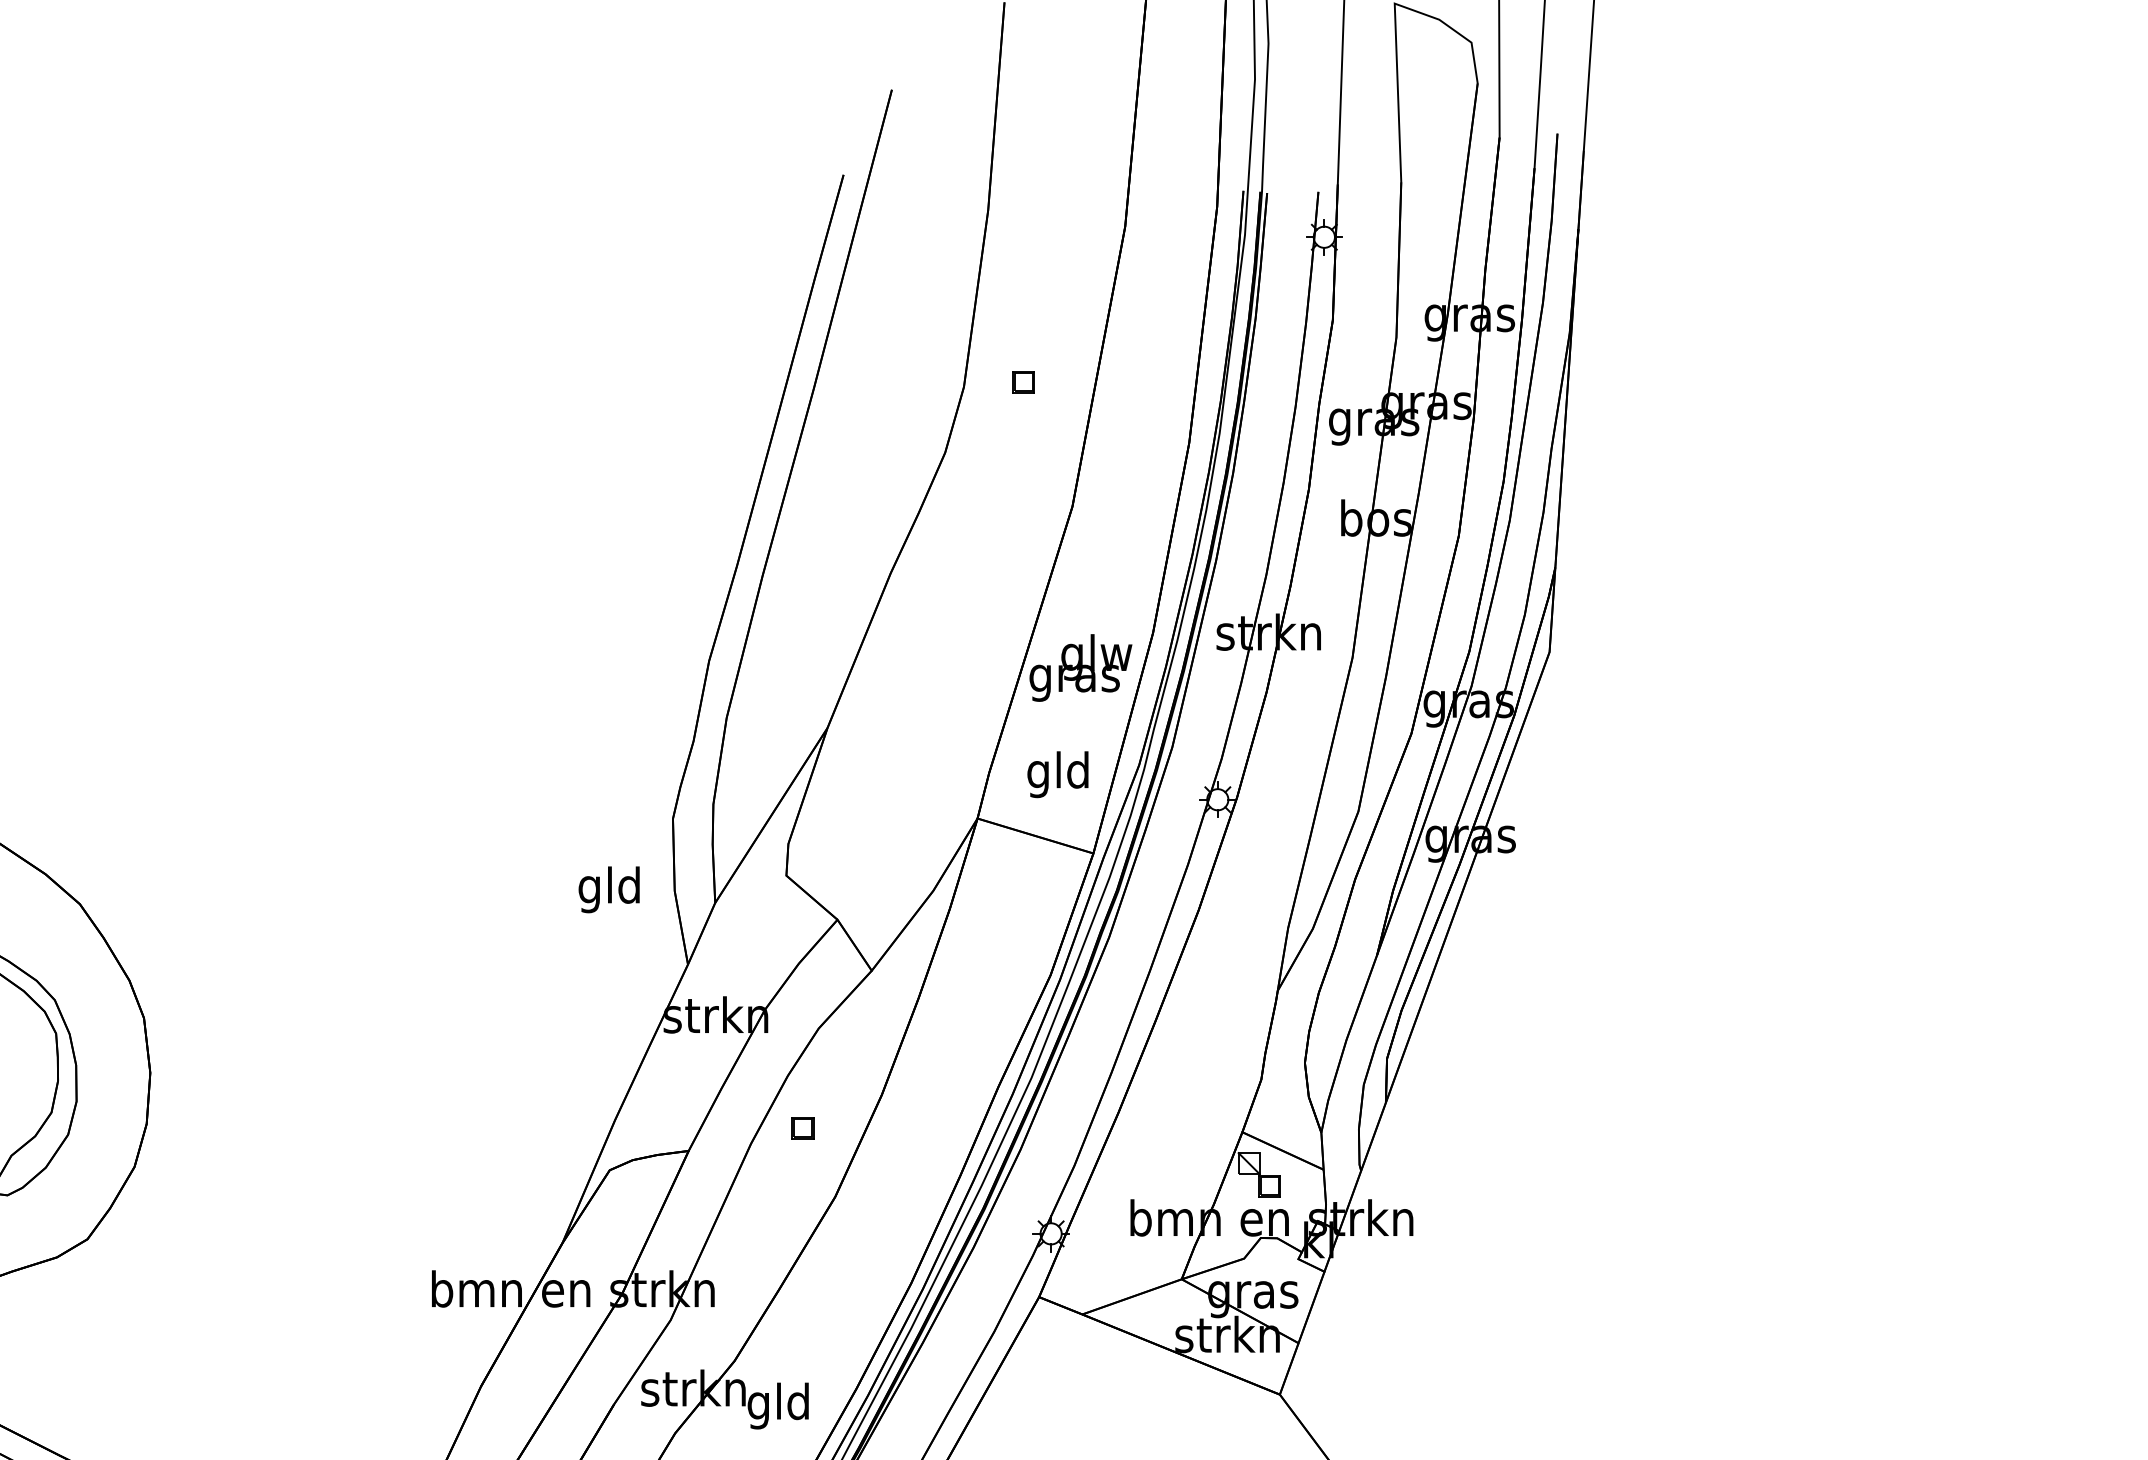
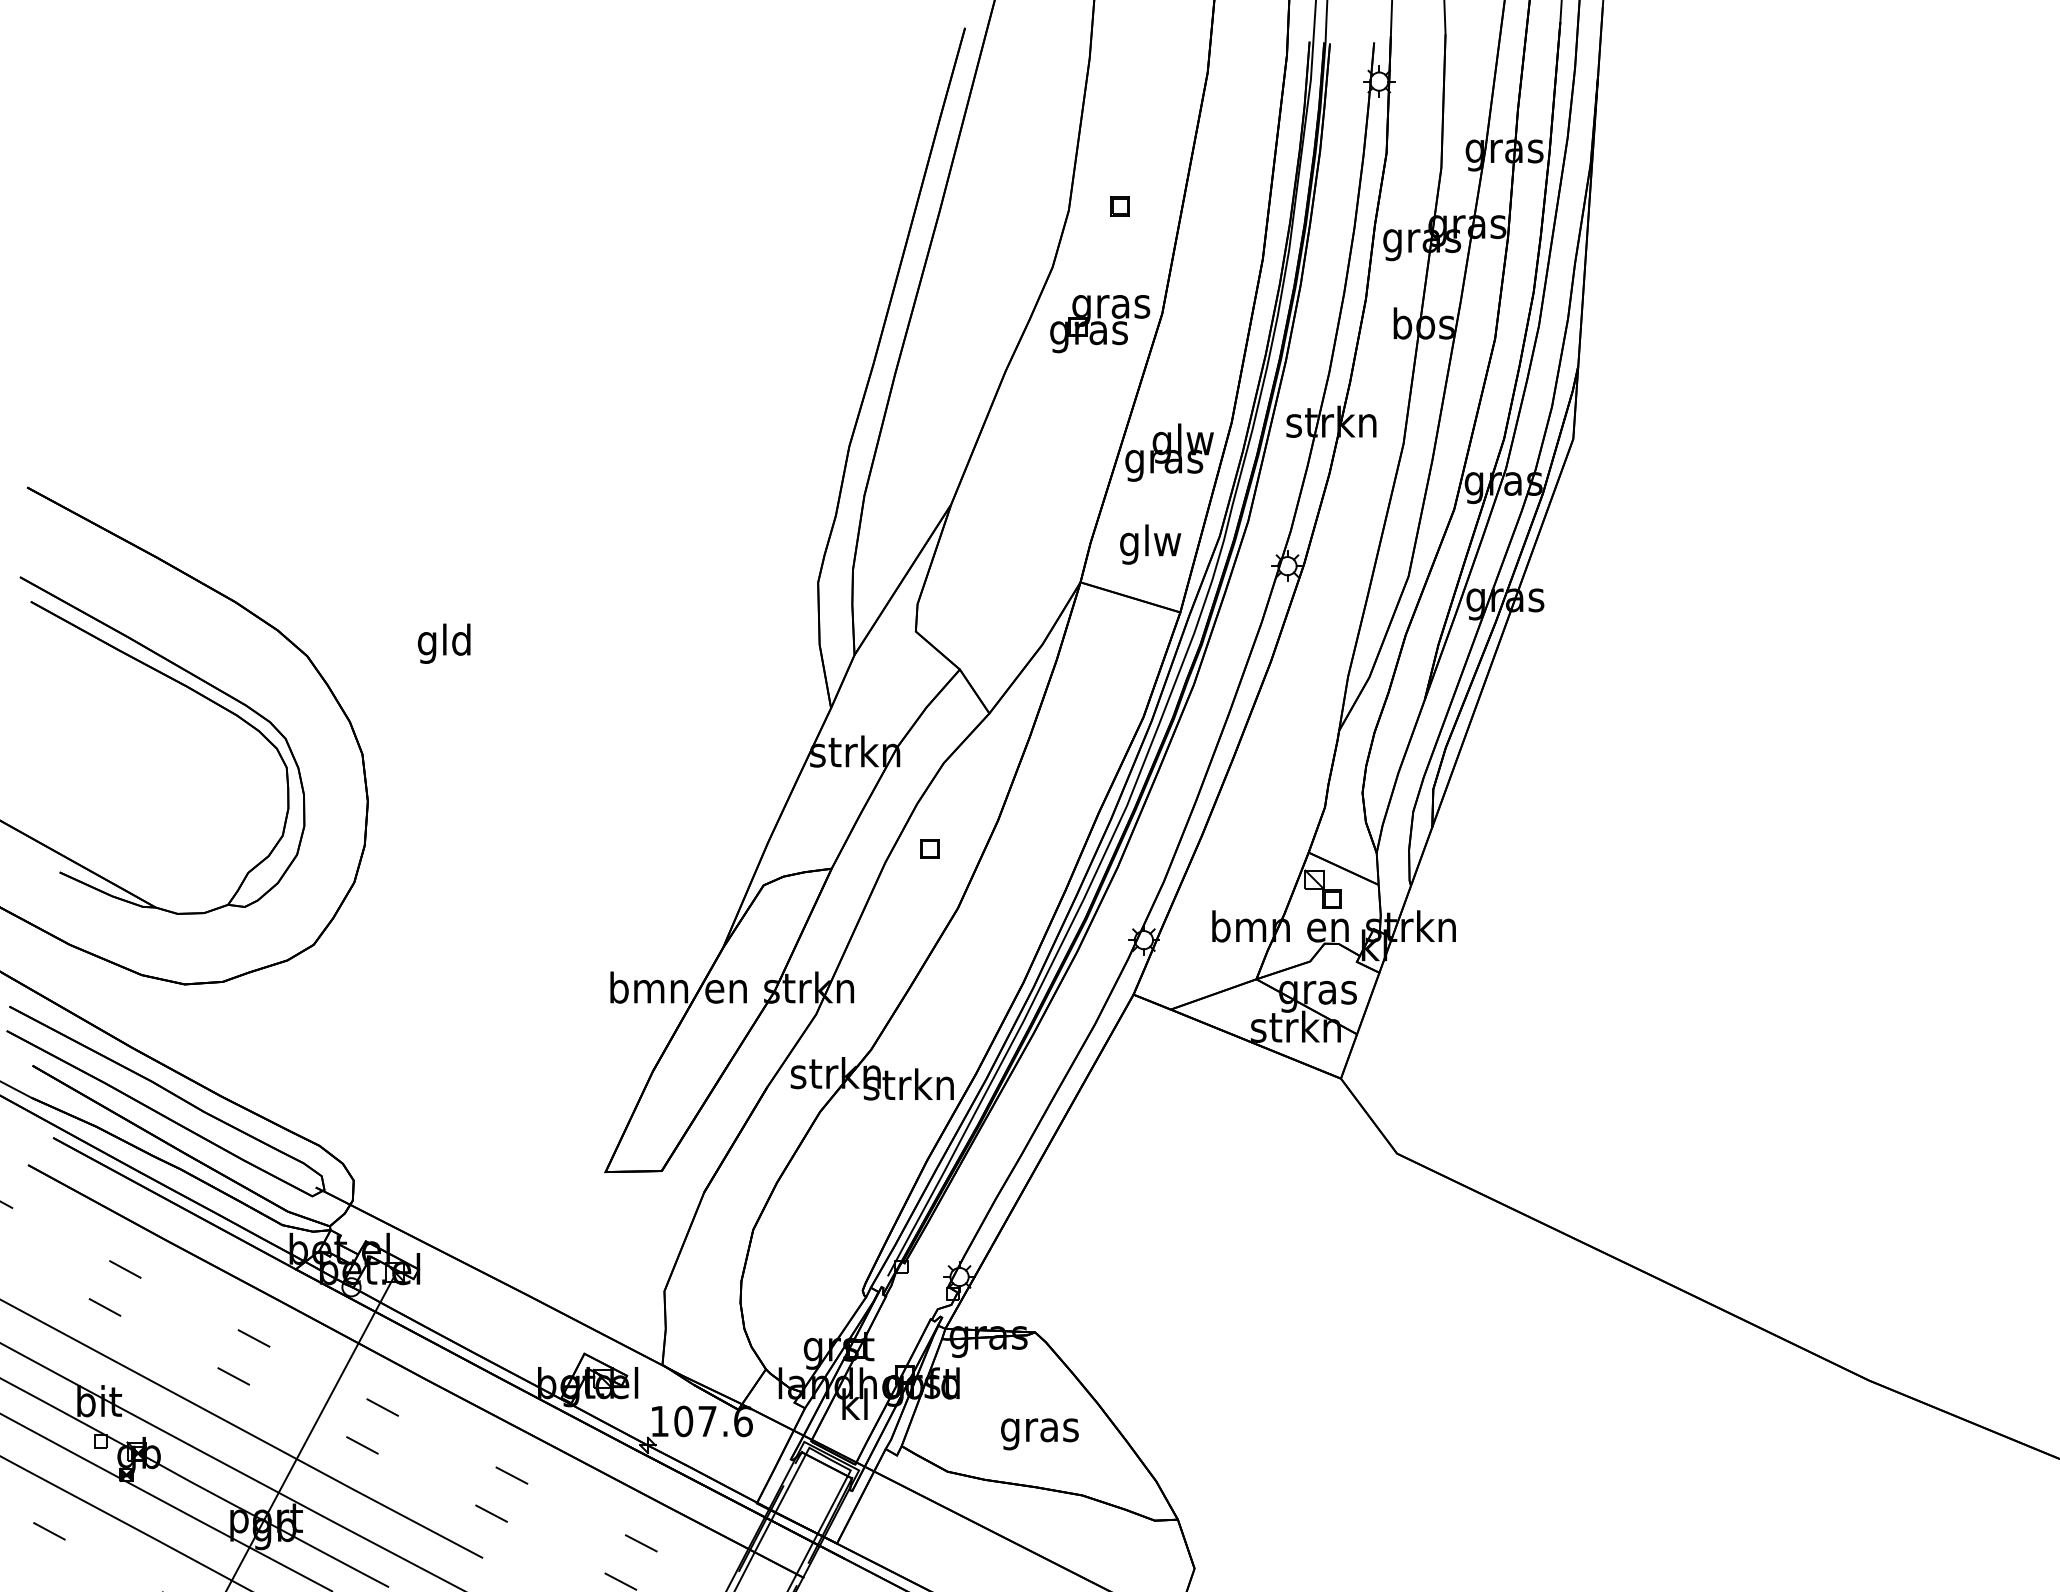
part: (1000, 519) -> (1100, 324), added
text: (1058, 774) -> (1150, 544), gld -> glw
text: (608, 889) -> (443, 643), moved
text: (777, 1406) -> (908, 1088), gld -> strkn

